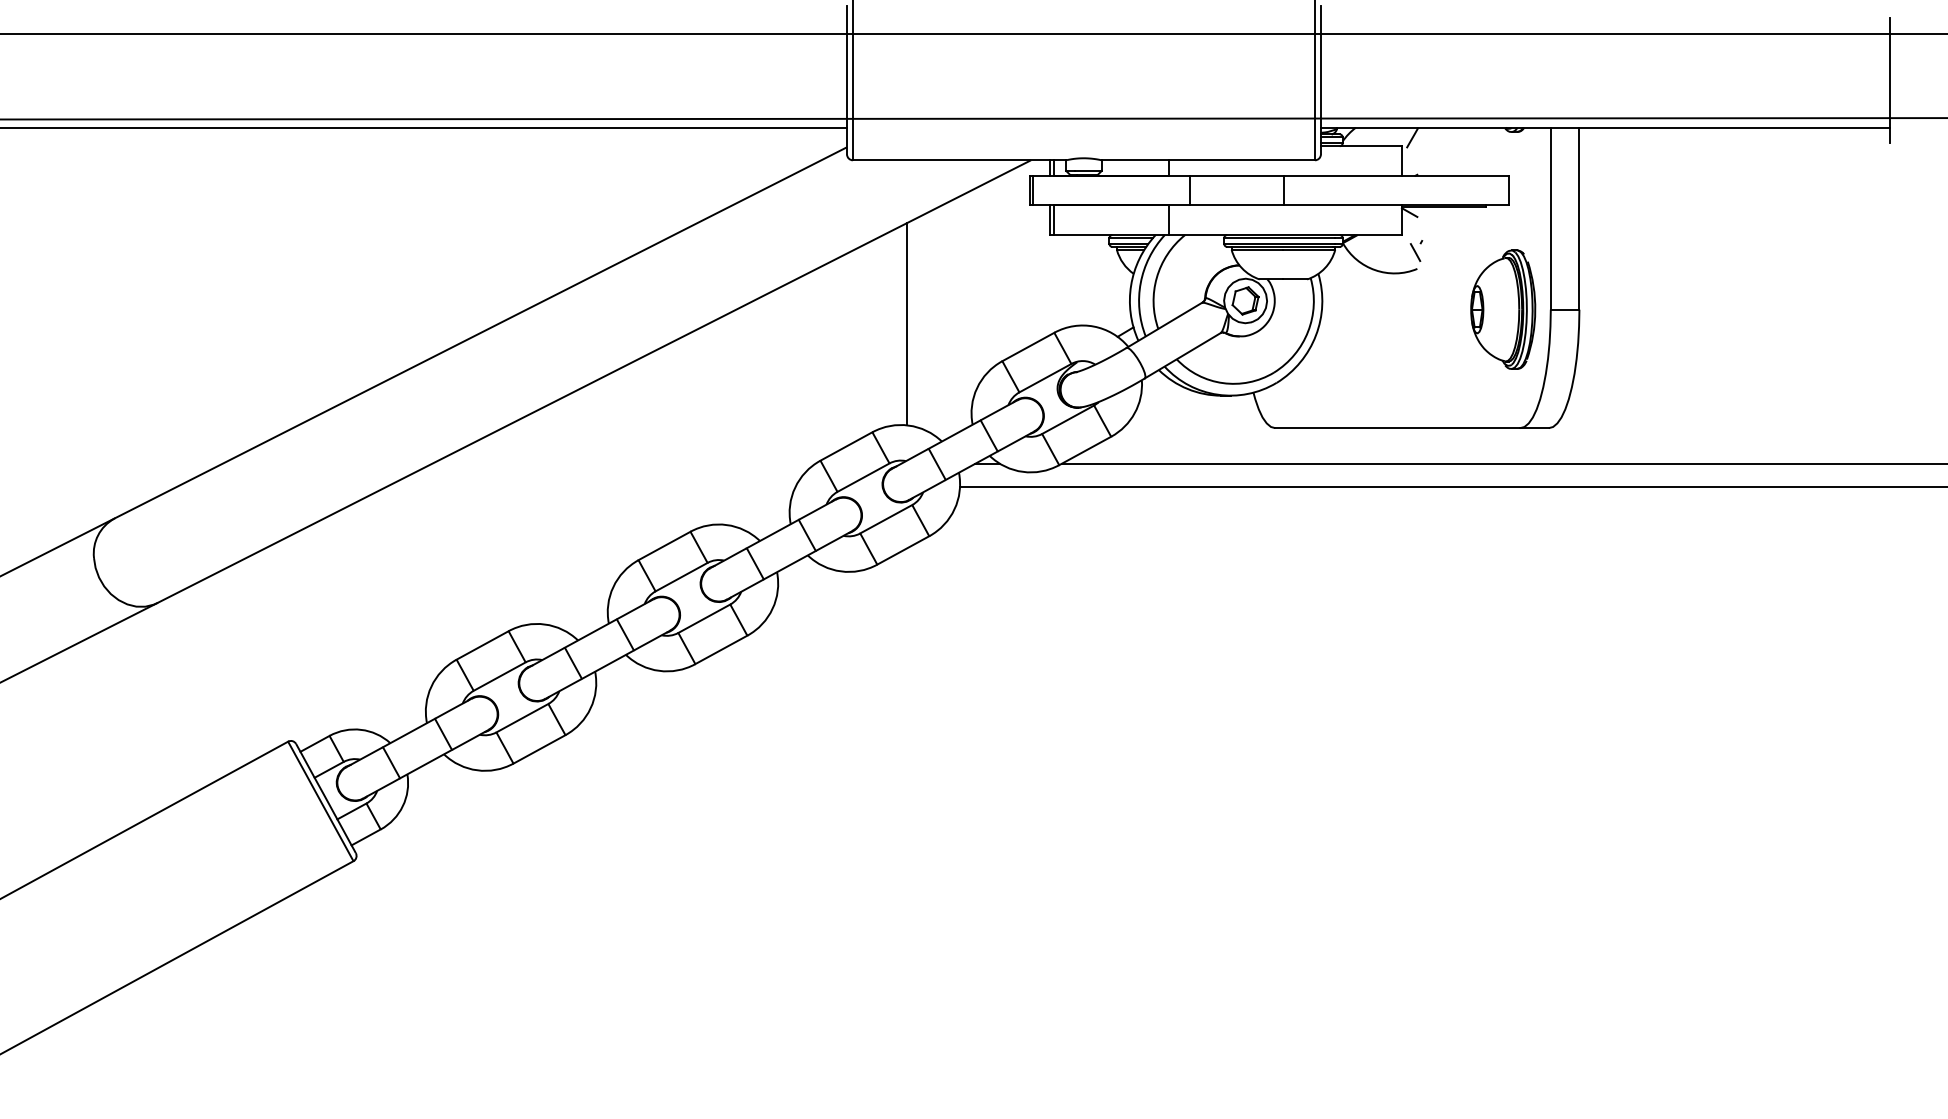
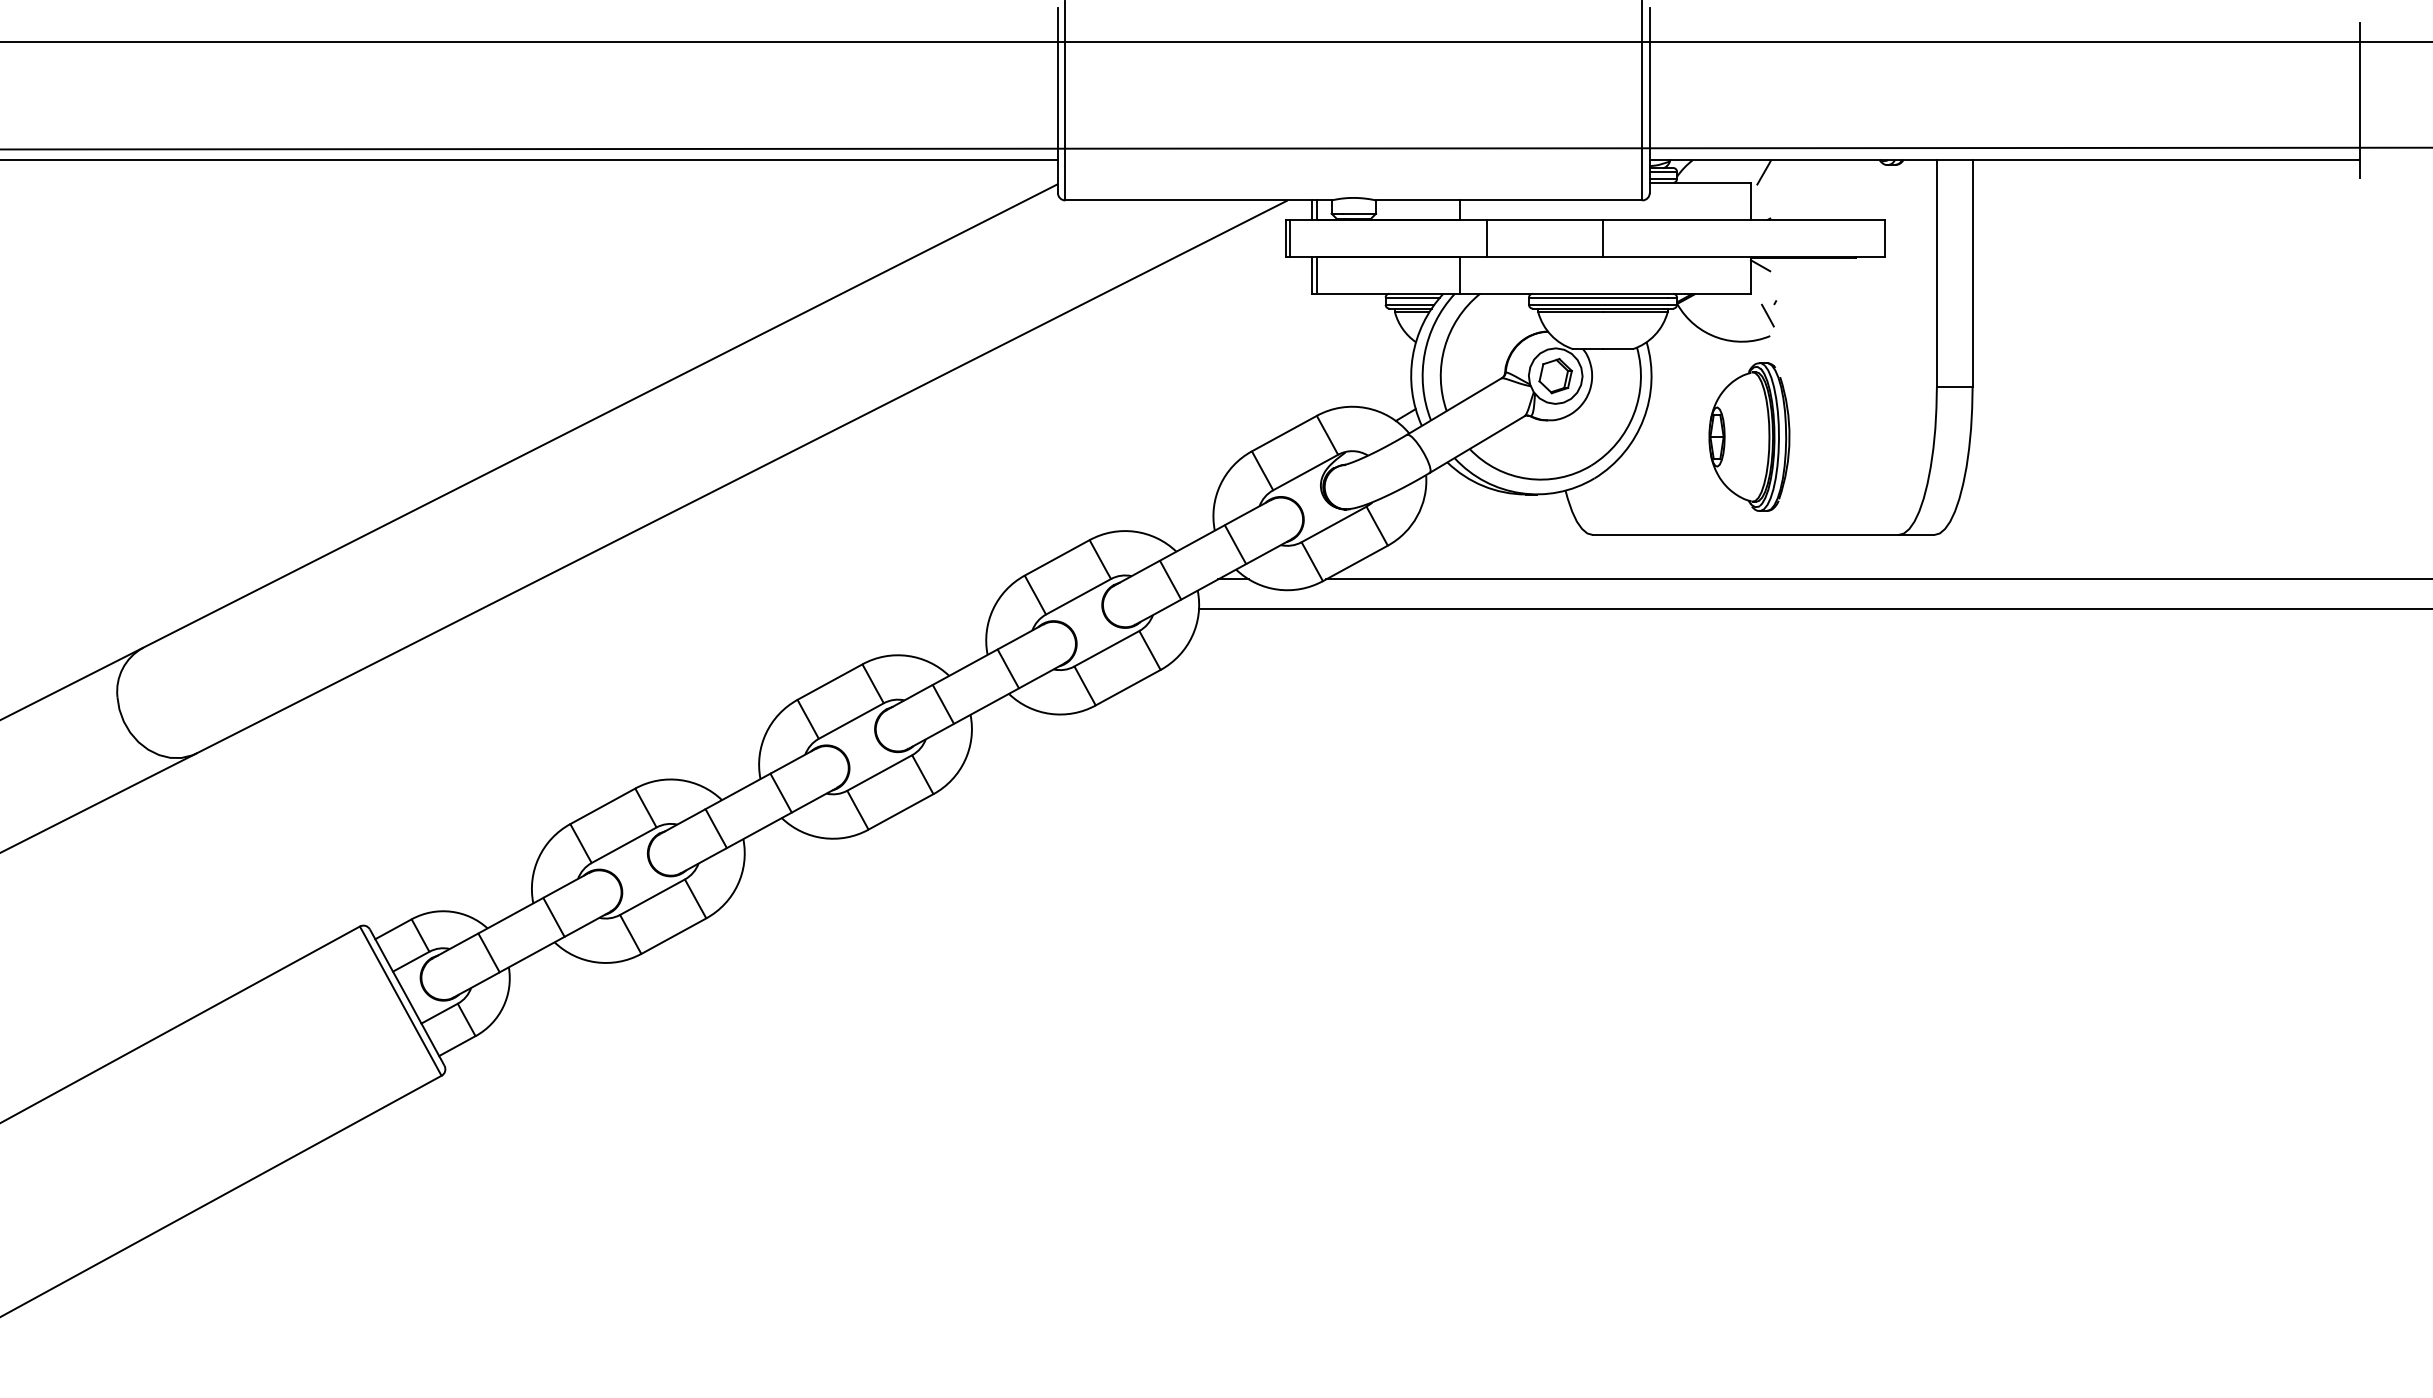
part: (1503, 309) -> (1749, 436), moved
line: (906, 324) -> (1132, 405), removed

